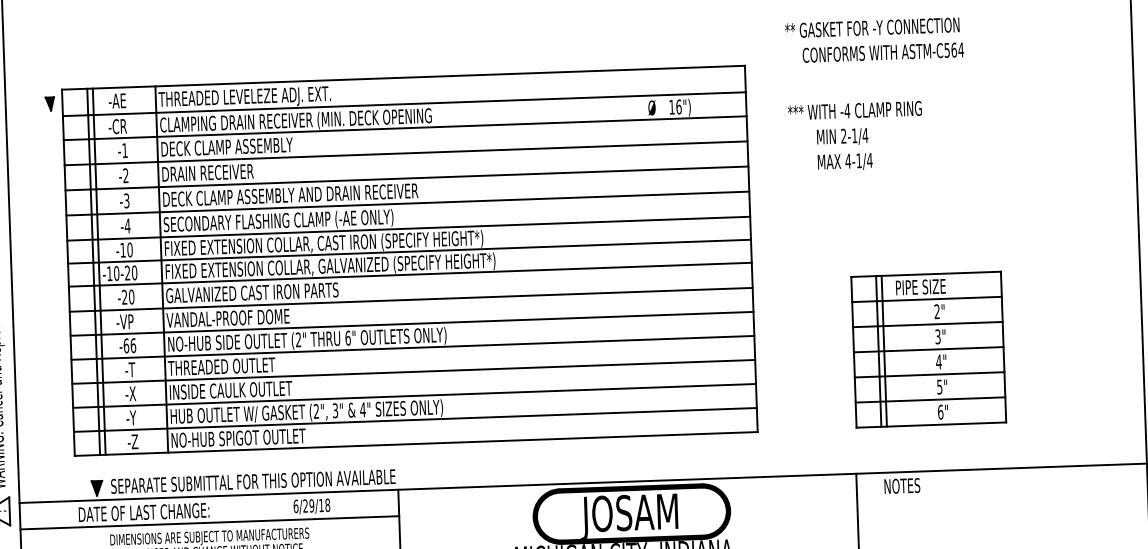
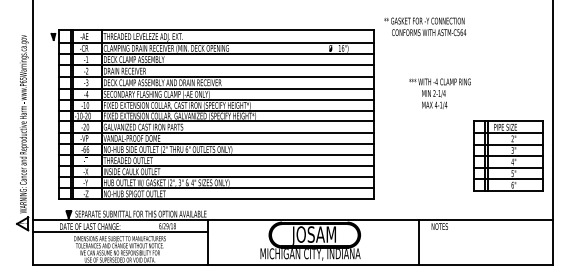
text: (875, 39) -> (425, 26), moved
text: (854, 135) -> (439, 93), moved
part: (929, 348) -> (508, 155), moved

